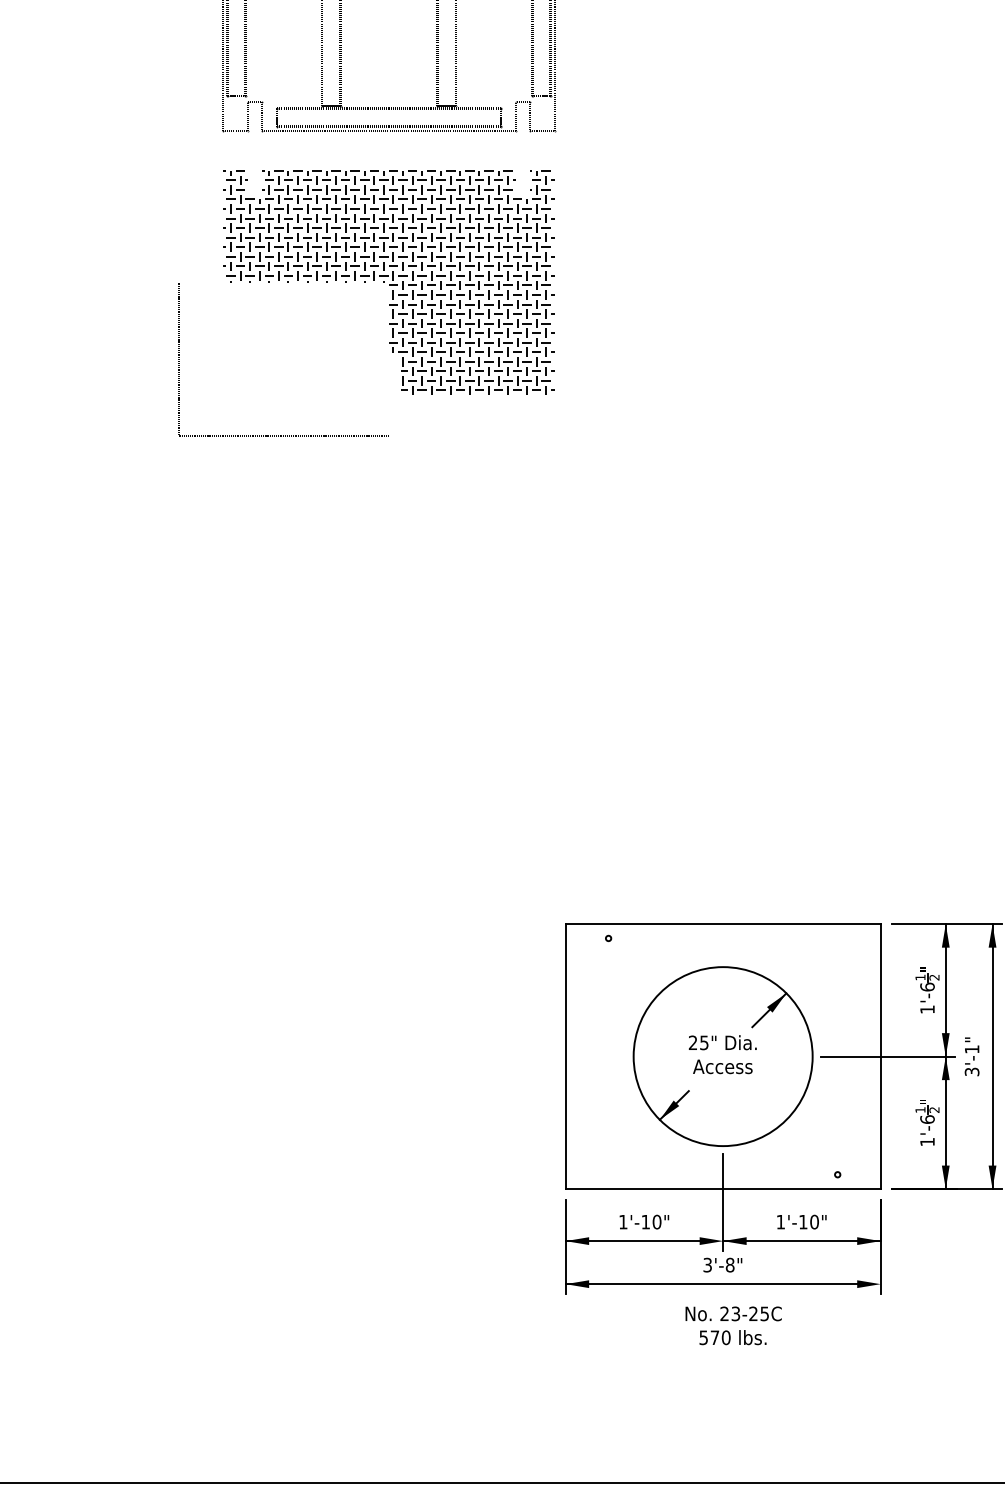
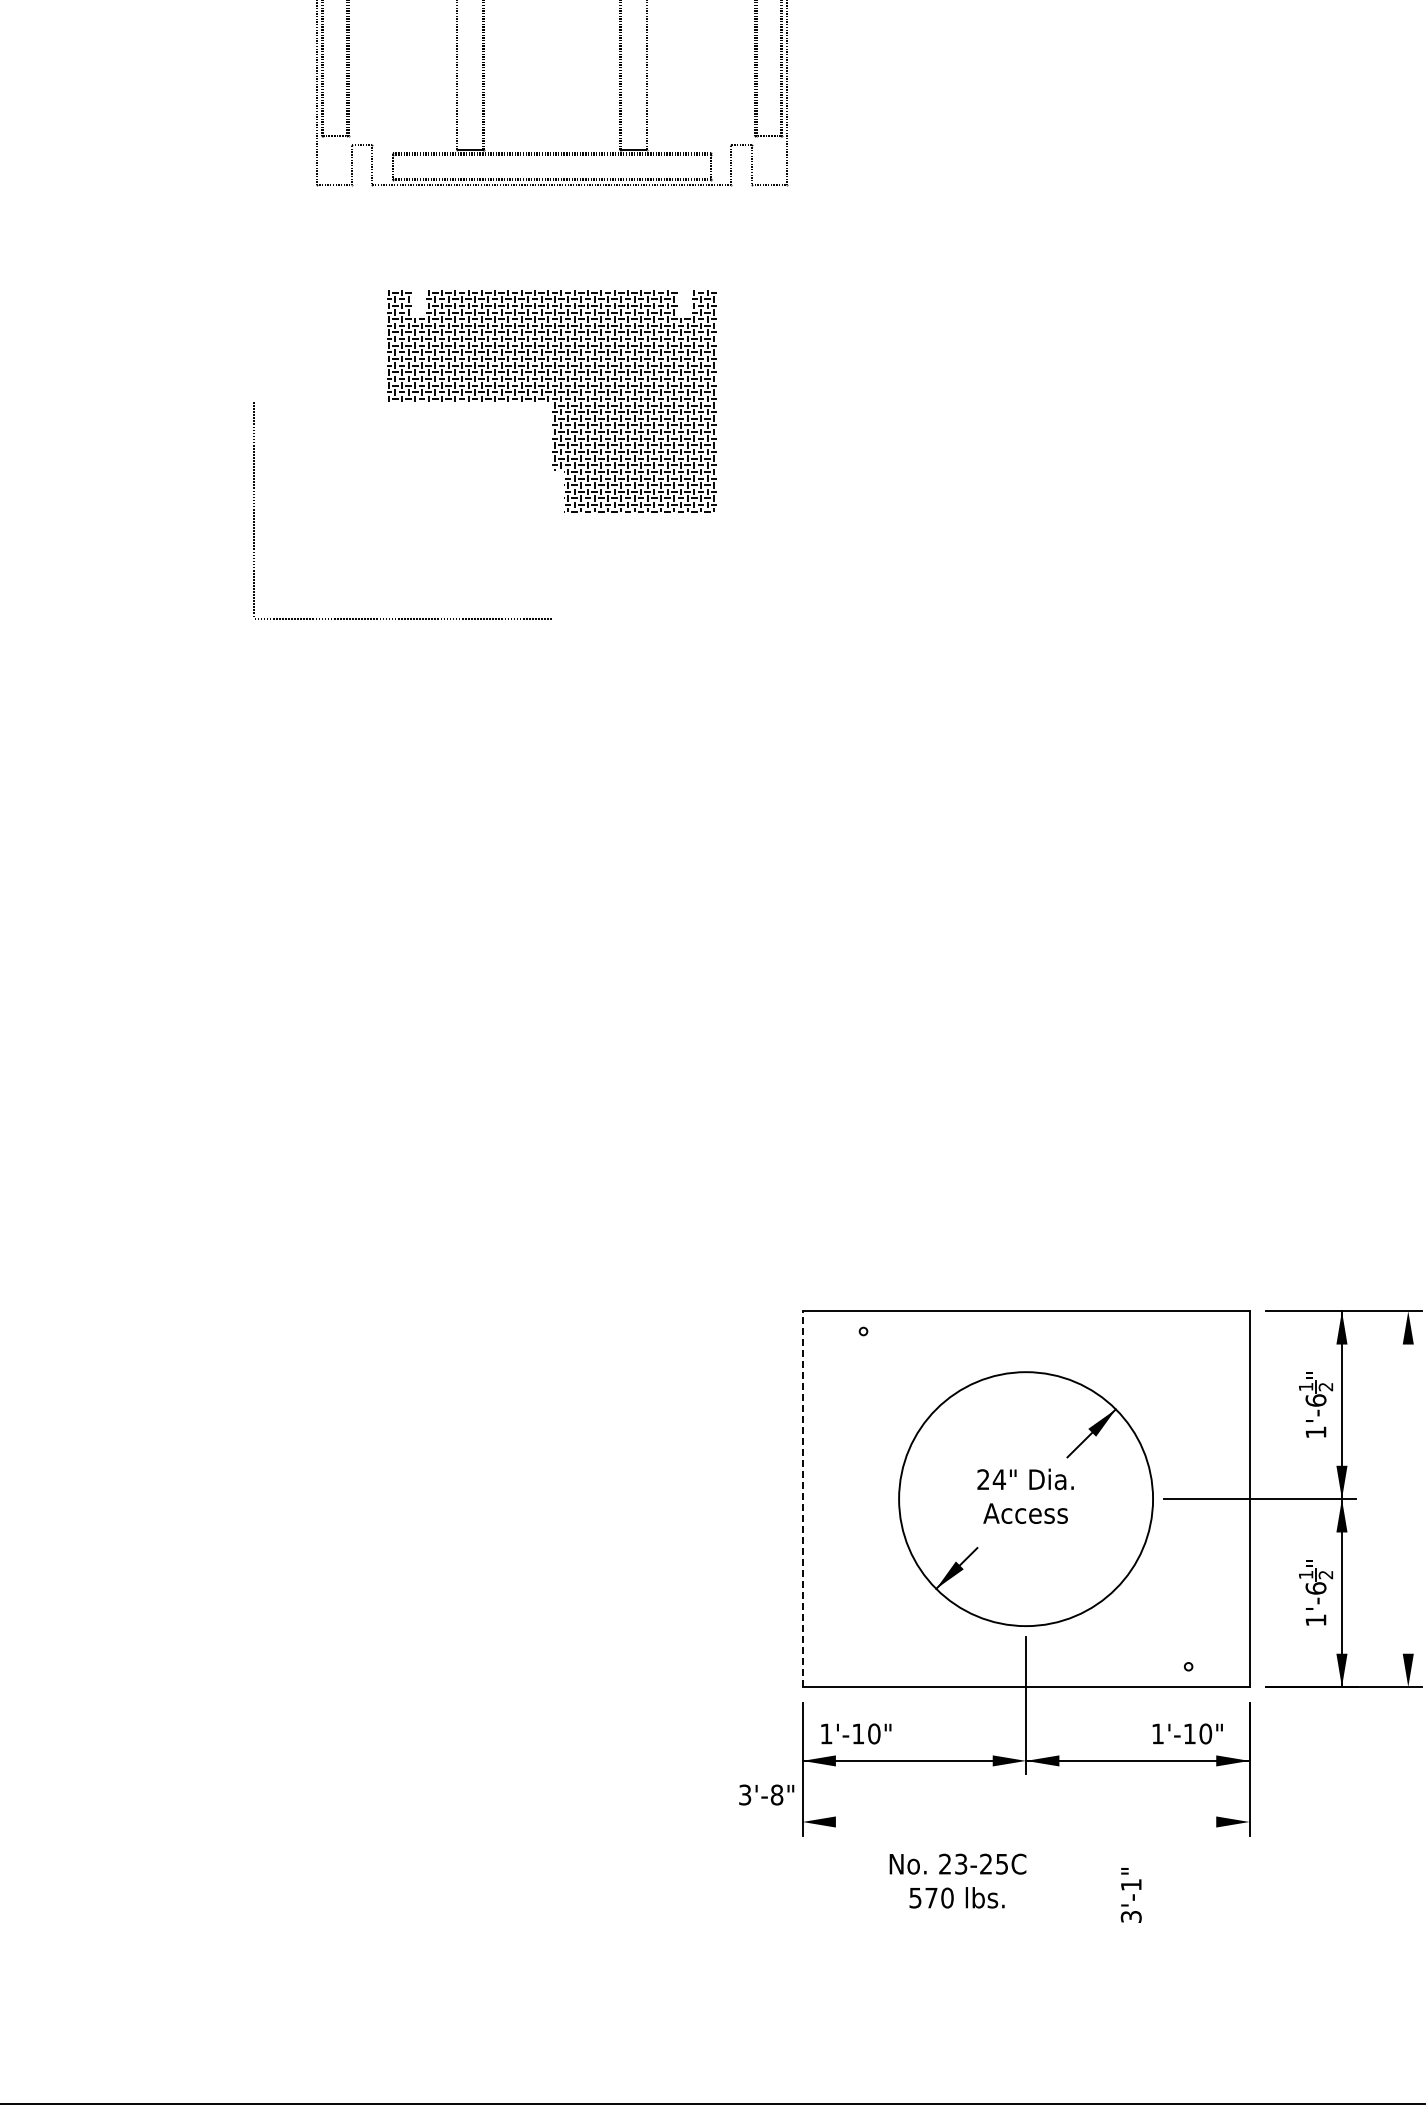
part: (388, 282) -> (551, 400), size x0.7
text: (703, 1042) -> (998, 1479), 25" -> 24"
line: (565, 1056) -> (802, 1499), solid -> dashed
text: (971, 1056) -> (1130, 1895), moved
line: (992, 1056) -> (1408, 1499), removed
text: (644, 1221) -> (856, 1733), moved
text: (801, 1221) -> (1187, 1733), moved
text: (722, 1264) -> (766, 1794), moved
line: (717, 1284) -> (1017, 1822), removed
text: (733, 1325) -> (957, 1880), moved

